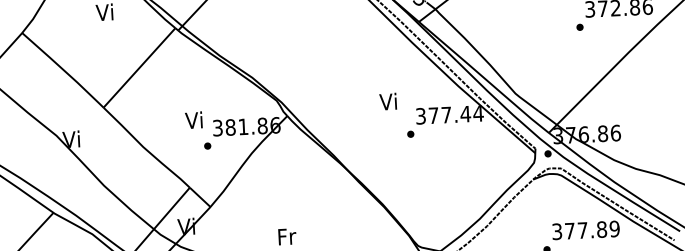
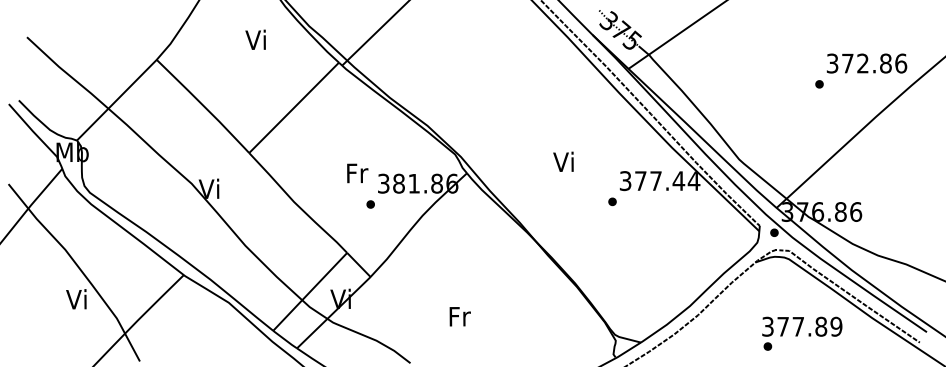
text: (388, 101) -> (563, 161), moved
text: (194, 119) -> (356, 172), Vi -> Fr
text: (586, 230) -> (802, 326), moved

